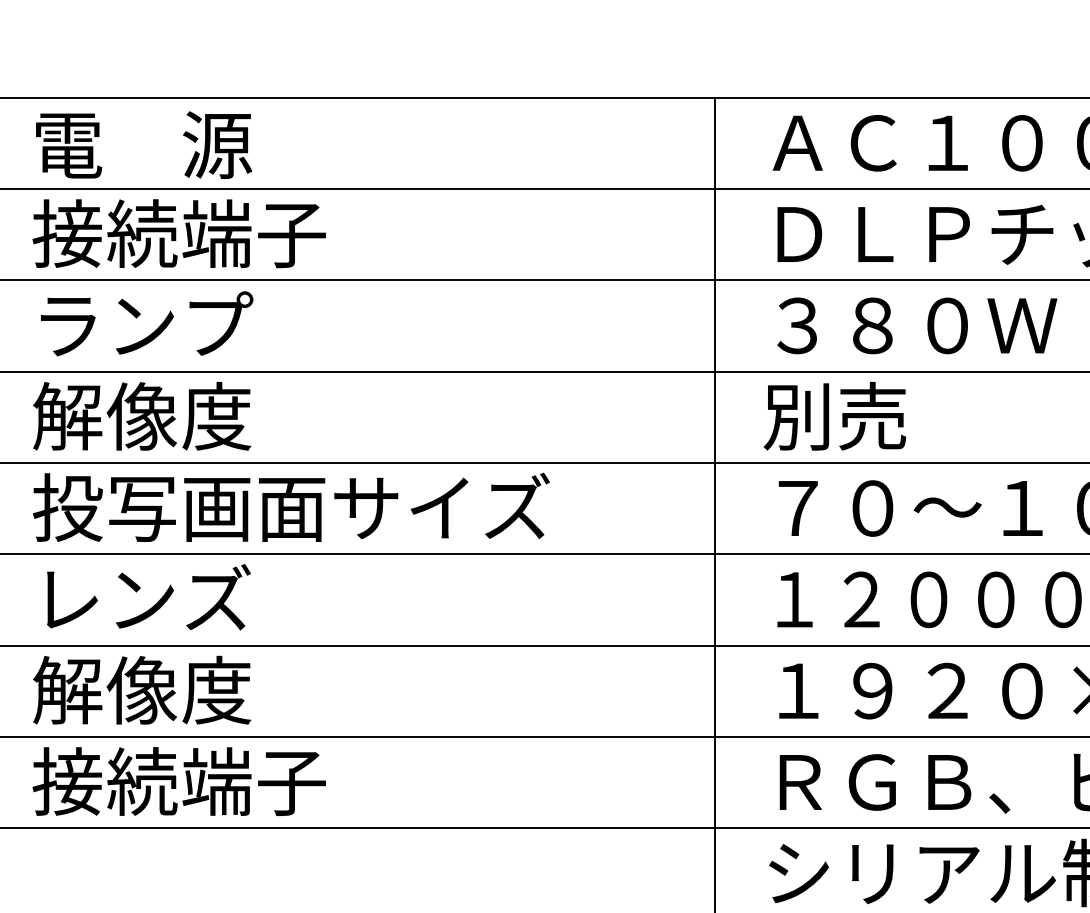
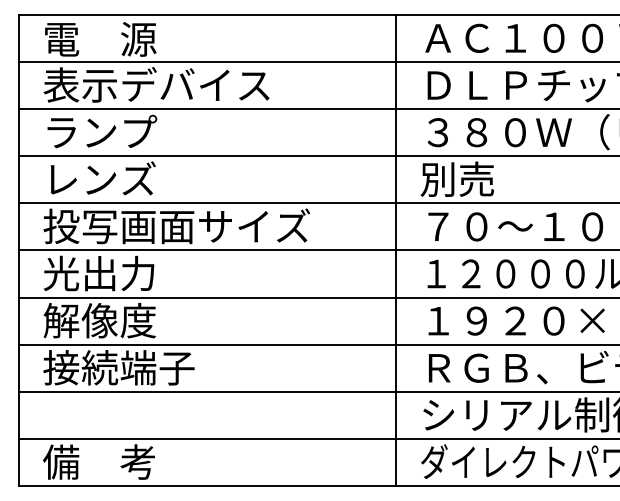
text: (251, 232) -> (156, 84), 接続端子 -> 表示デバイス
text: (141, 414) -> (99, 178), 解像度 -> レンズ
text: (141, 598) -> (99, 273), レンズ -> 光出力

